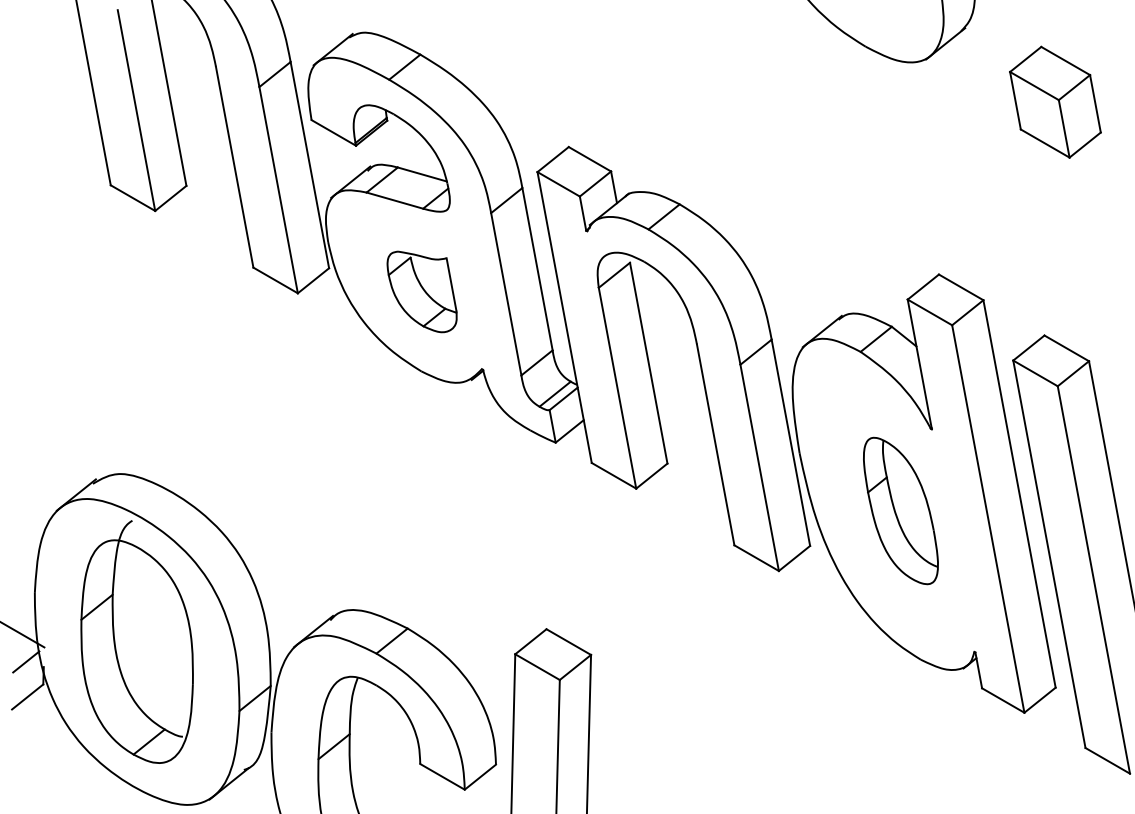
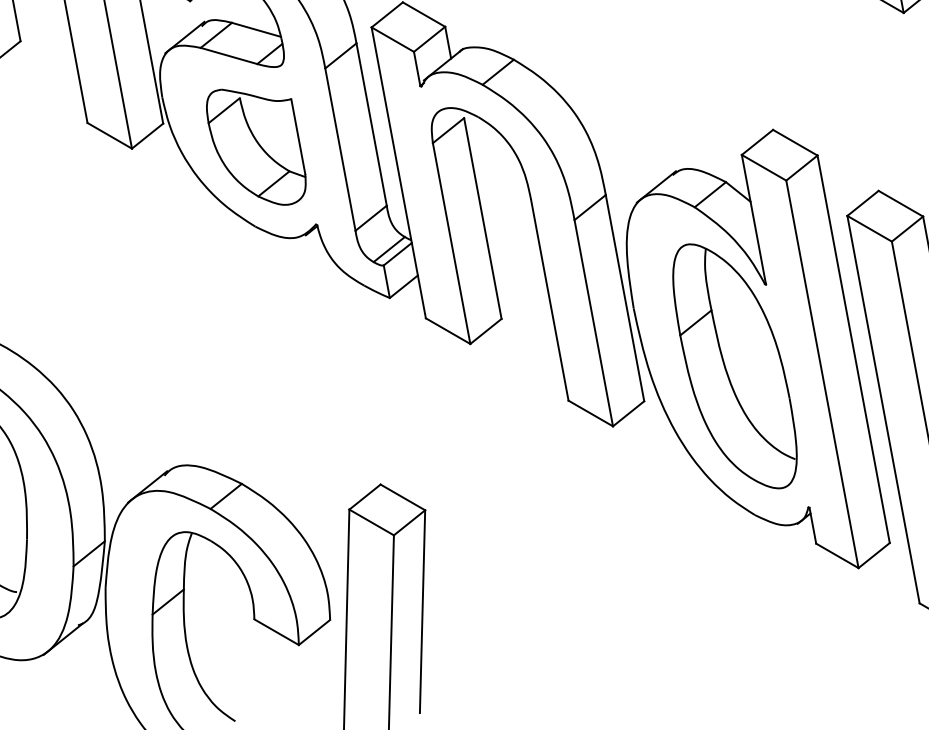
part: (421, 291) -> (255, 146), size x1.43
part: (900, 510) -> (734, 365), size x1.67

